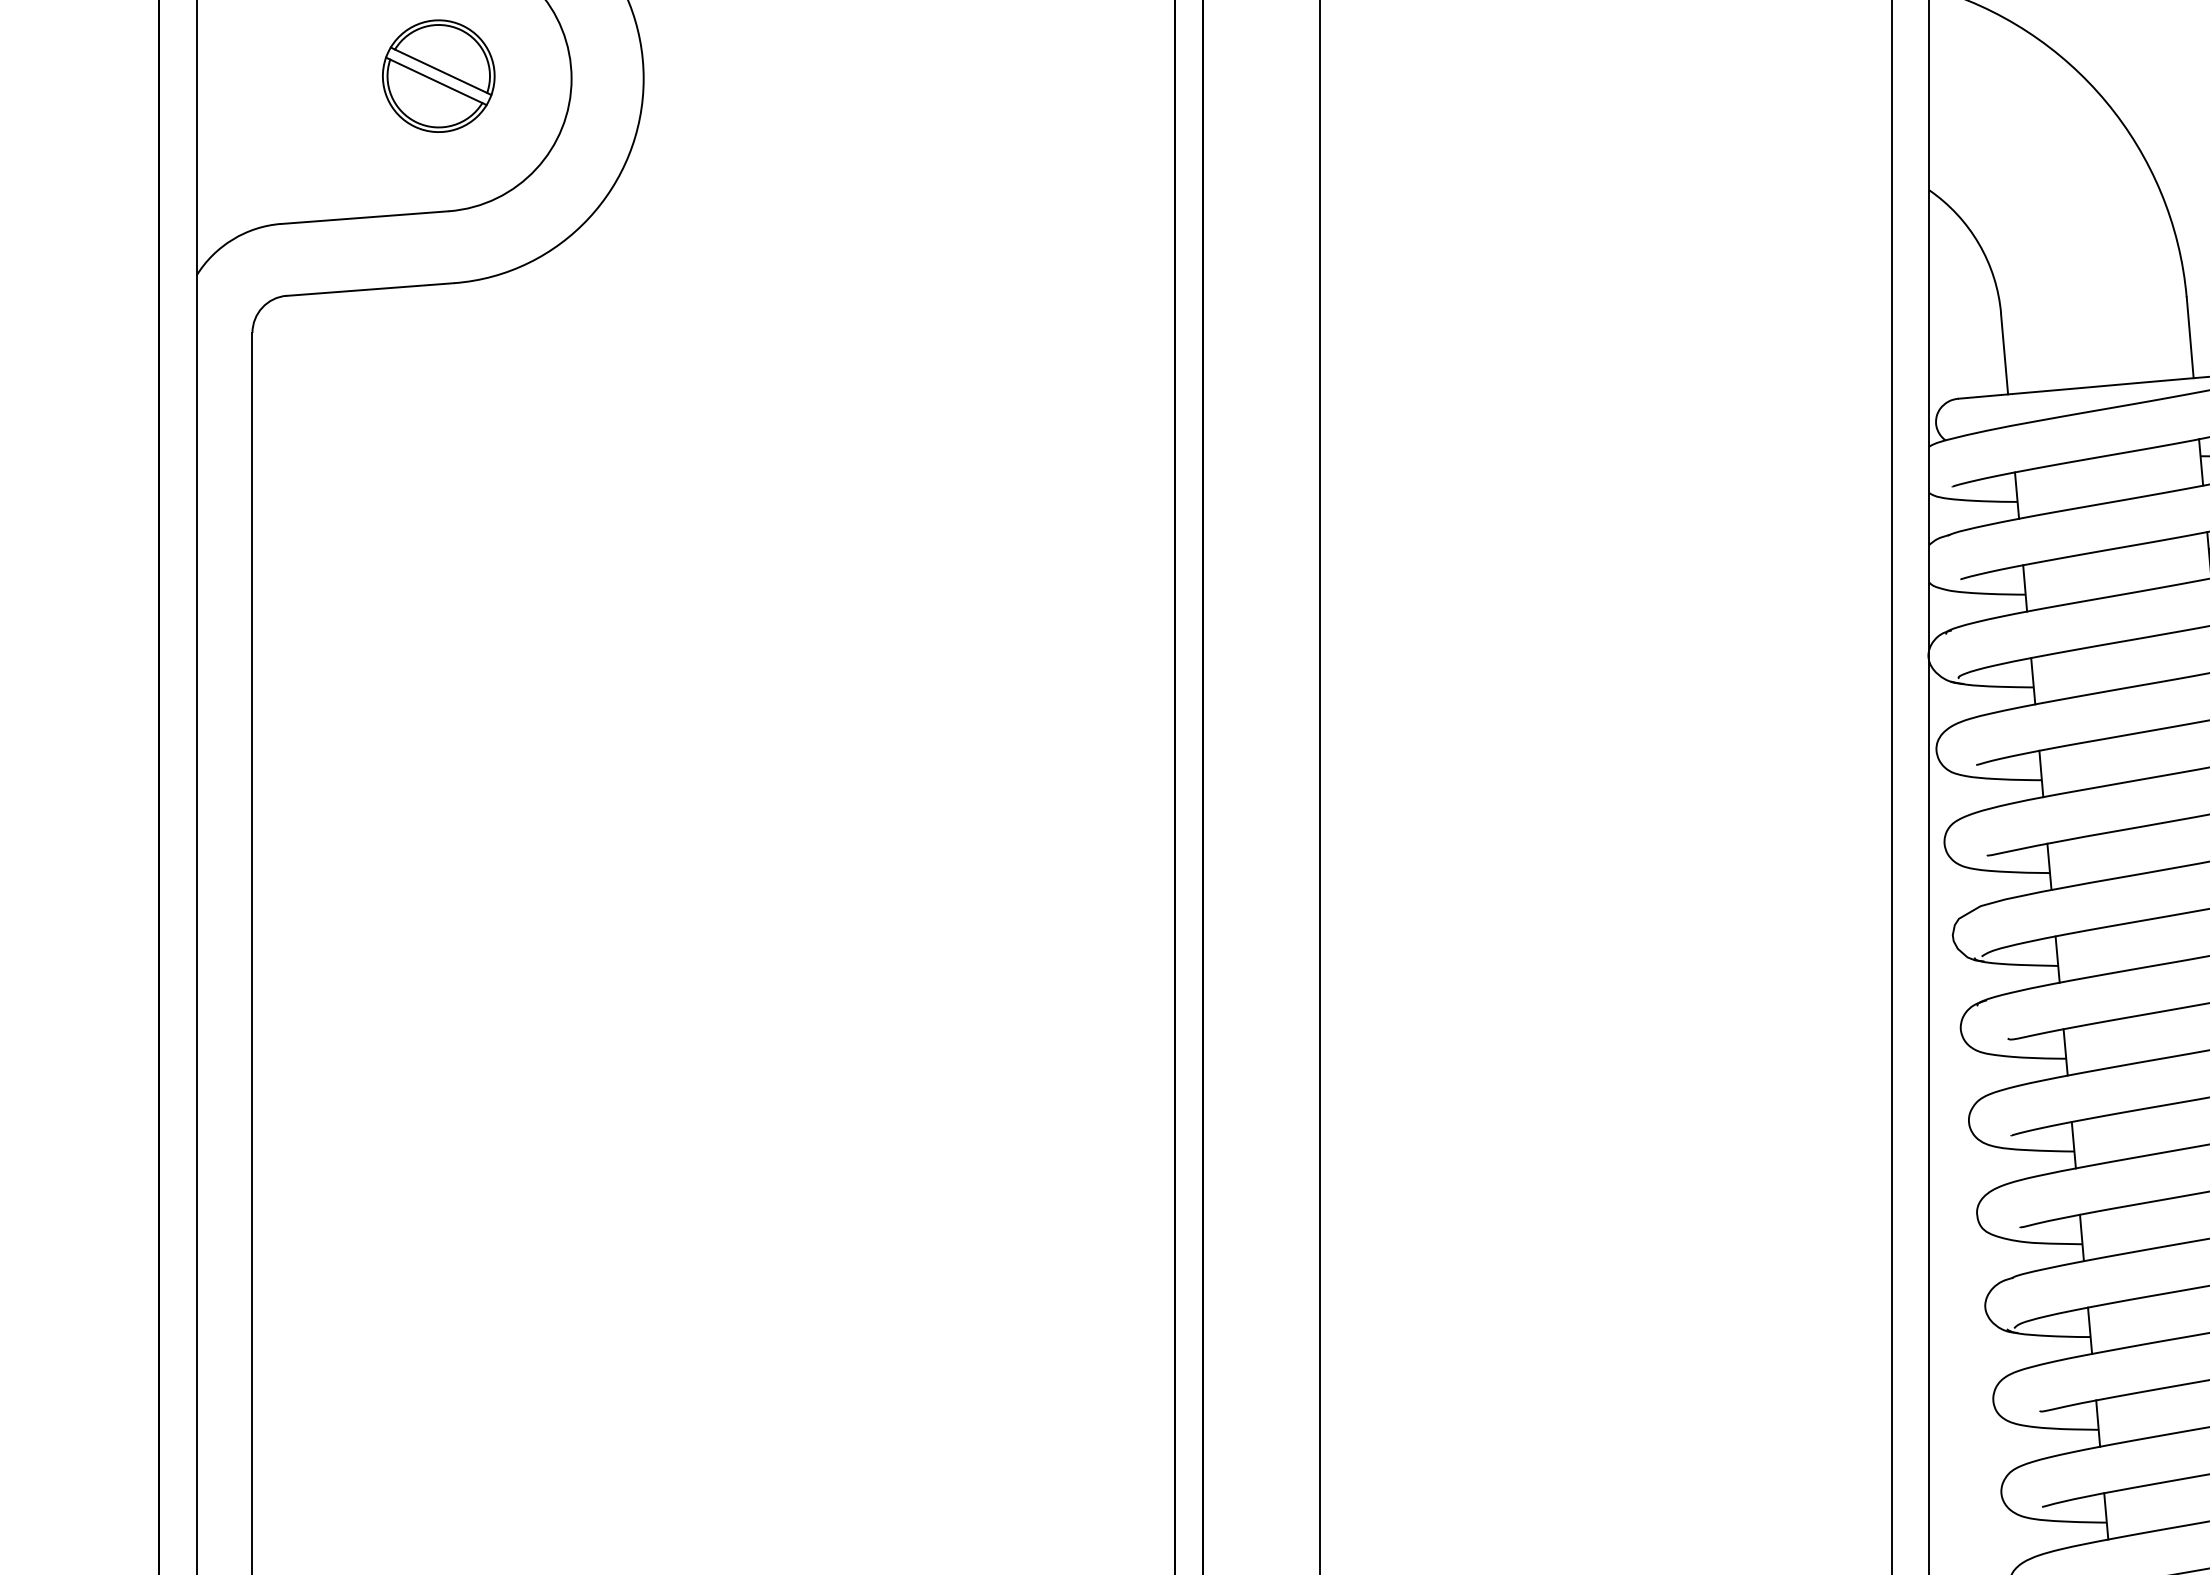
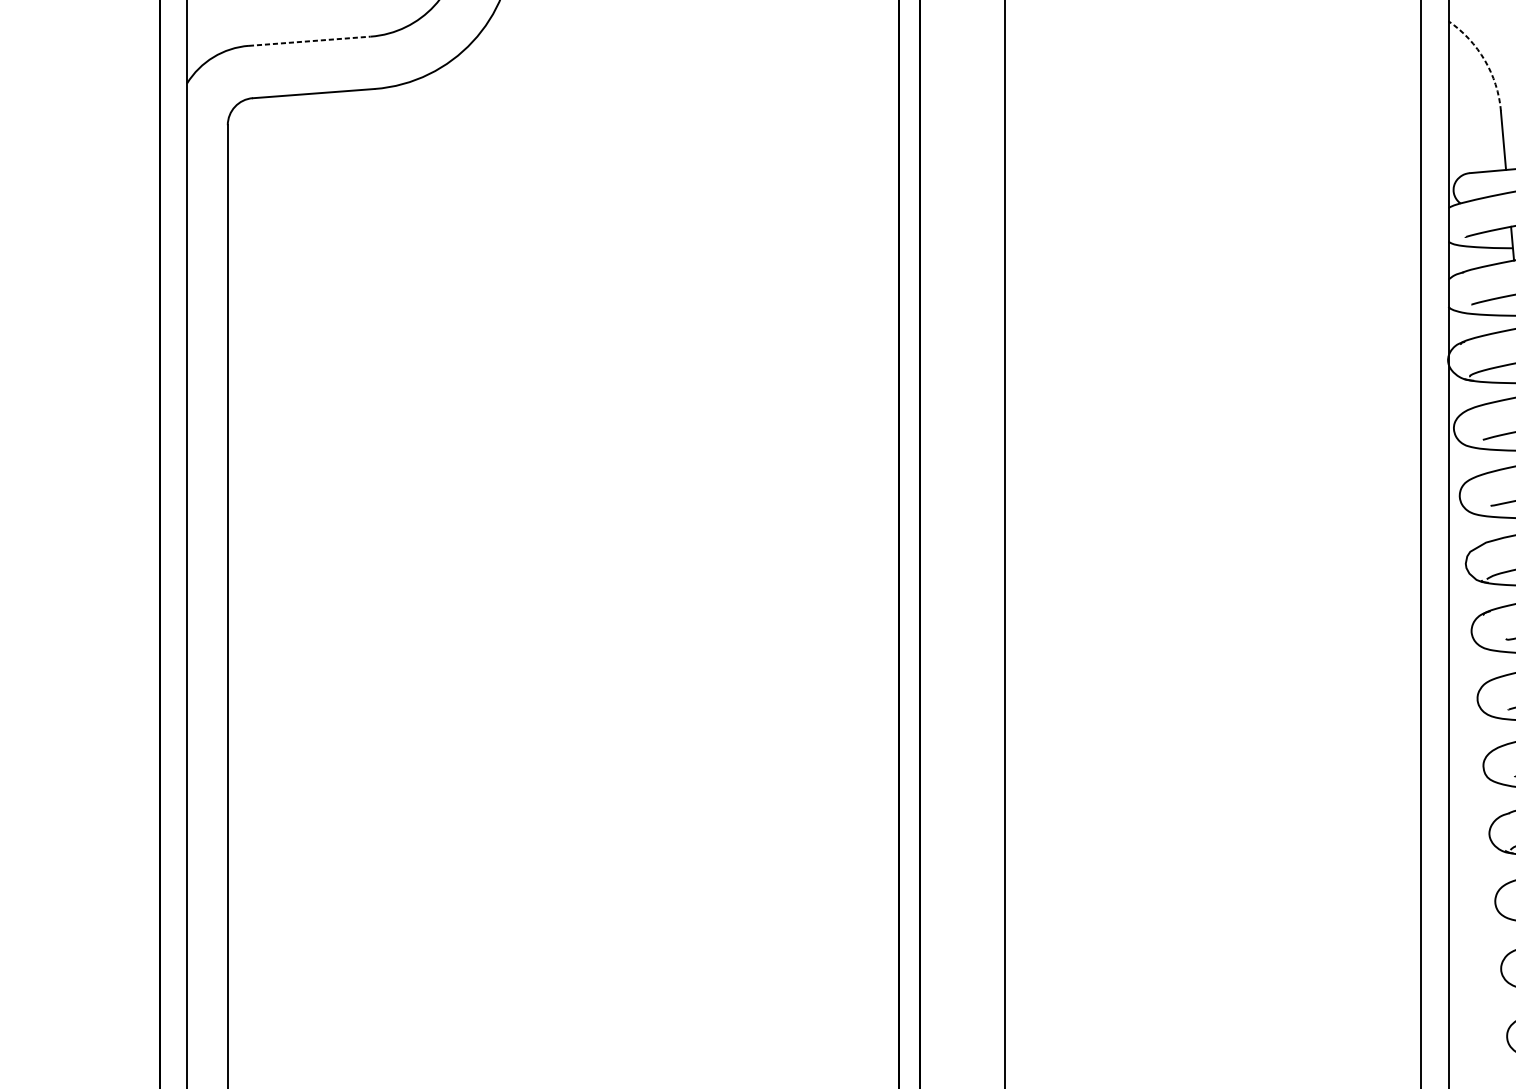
line: (365, 217) -> (310, 41), solid -> dashed
arc: (1978, 243) -> (1484, 60), solid -> dashed

